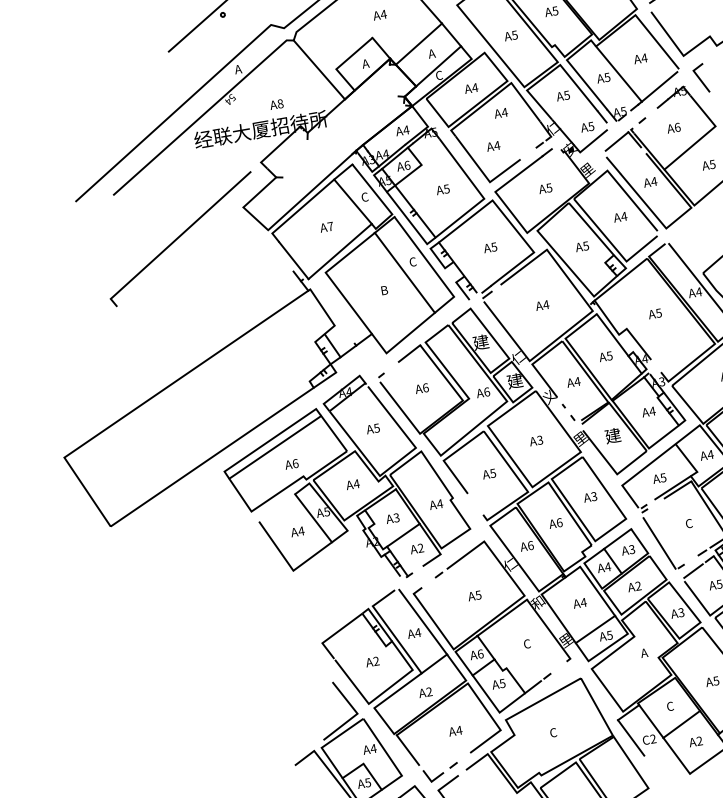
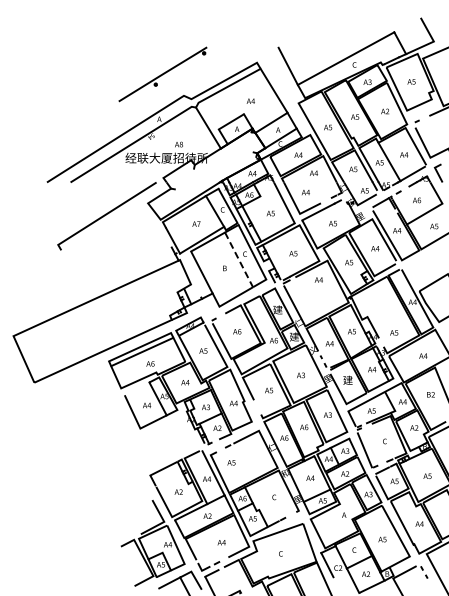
line: (405, 272) -> (239, 259), solid -> dashed
text: (541, 304) -> (318, 279), moved
text: (655, 313) -> (394, 332), moved
text: (474, 595) -> (231, 462), moved

